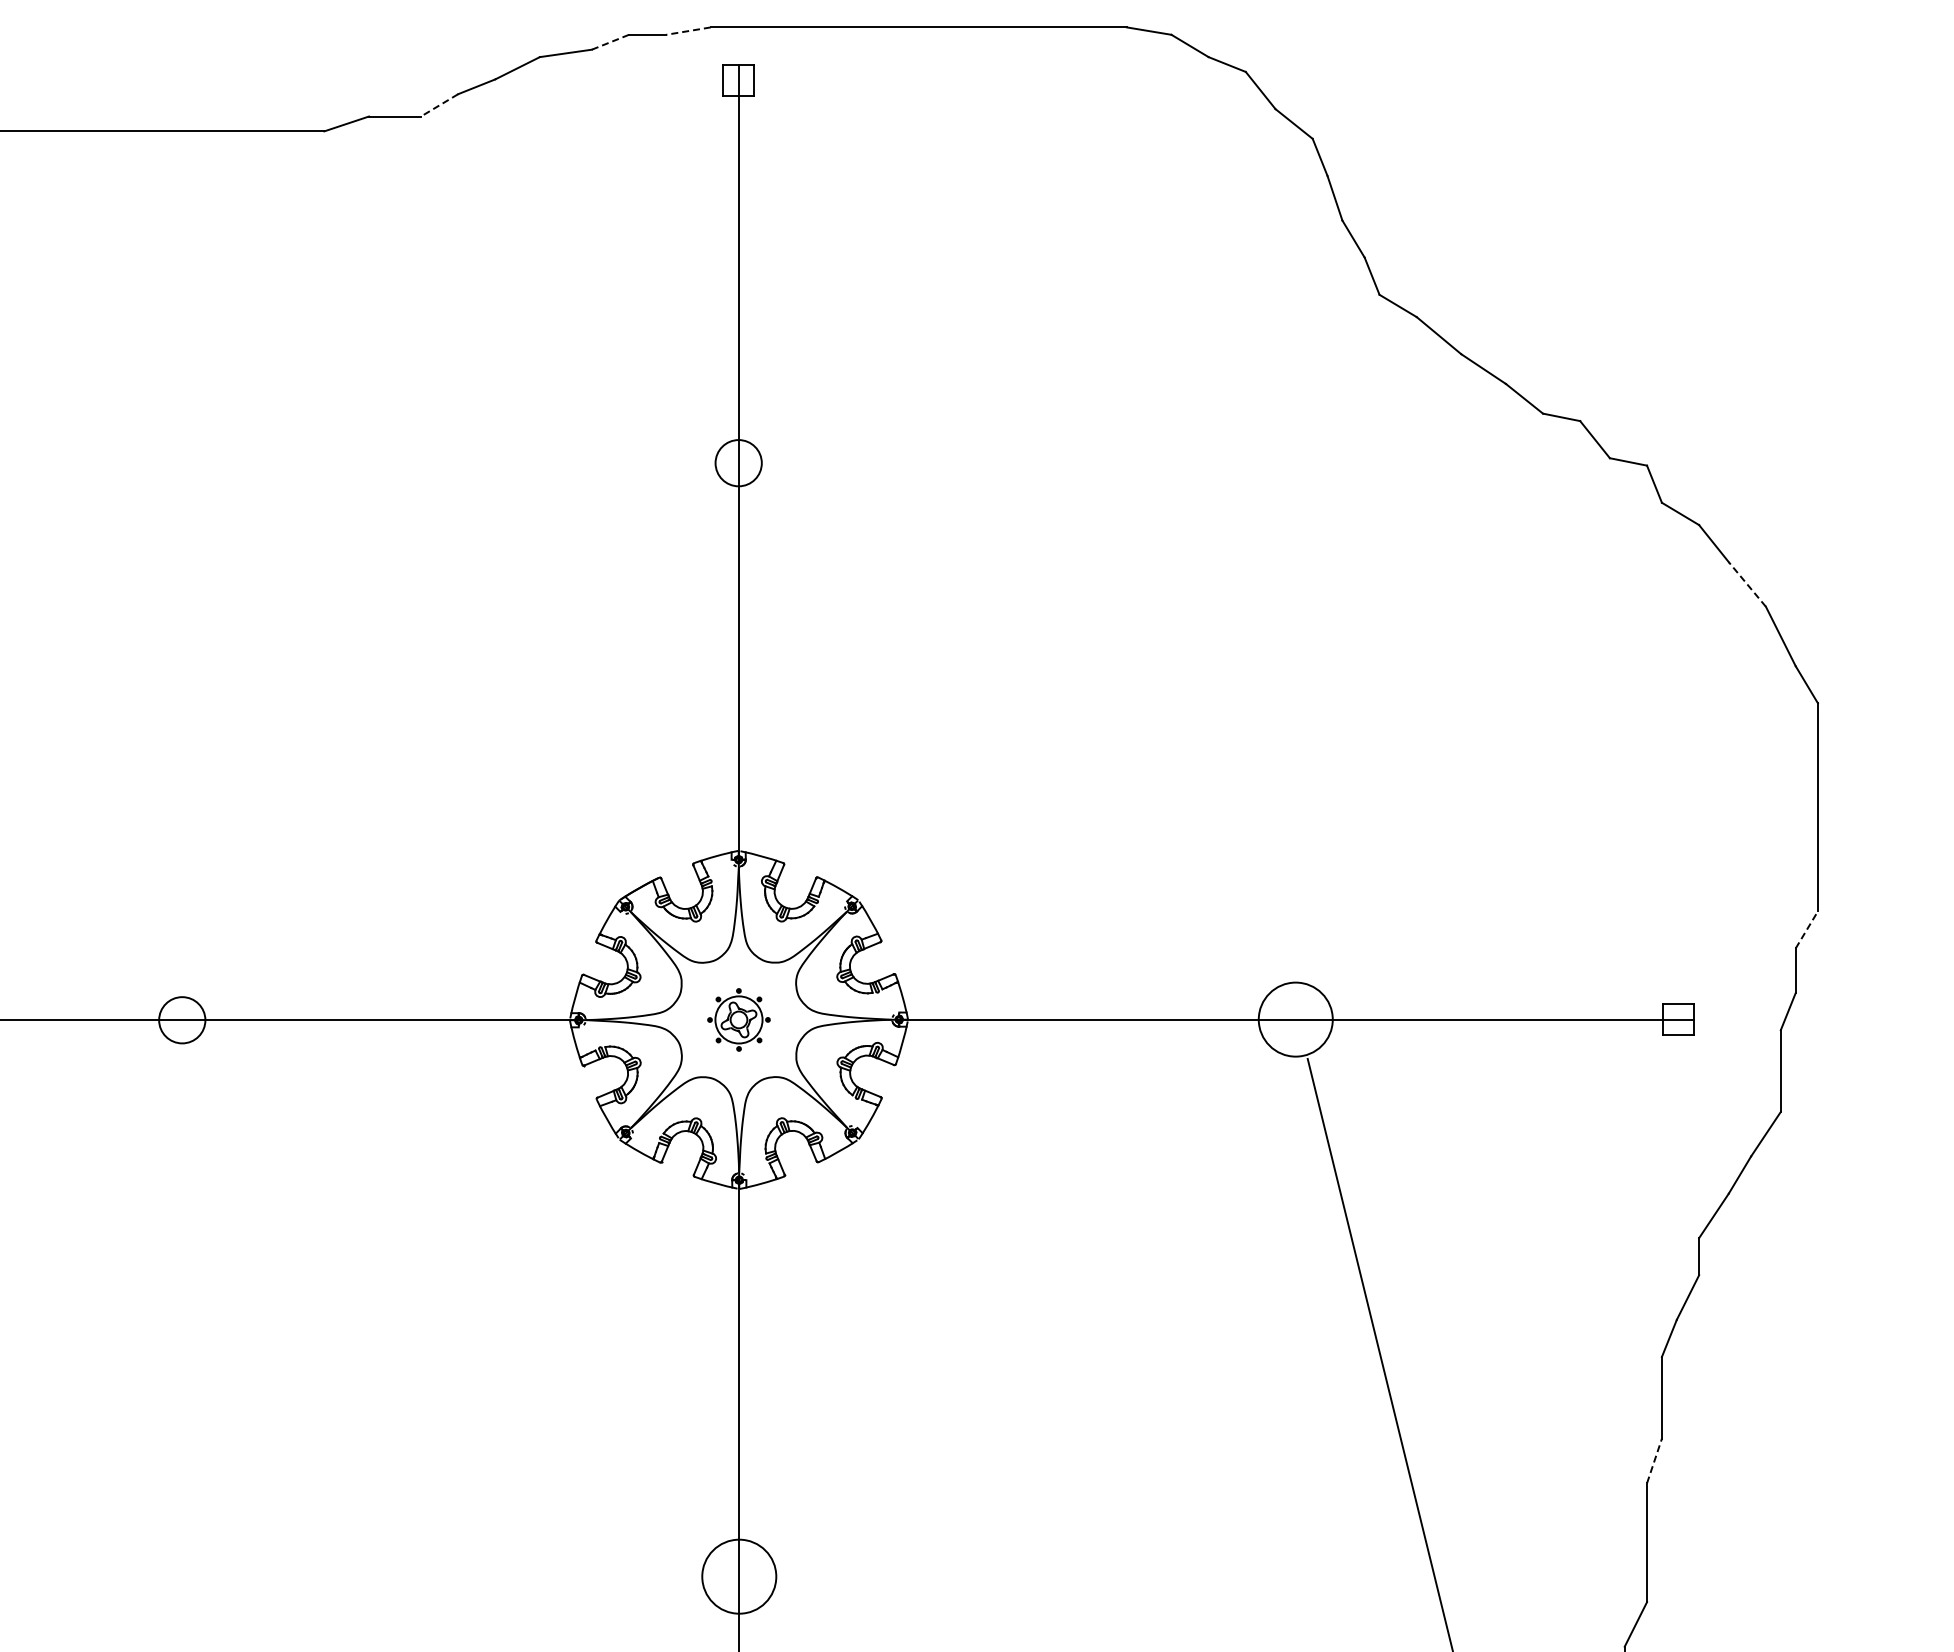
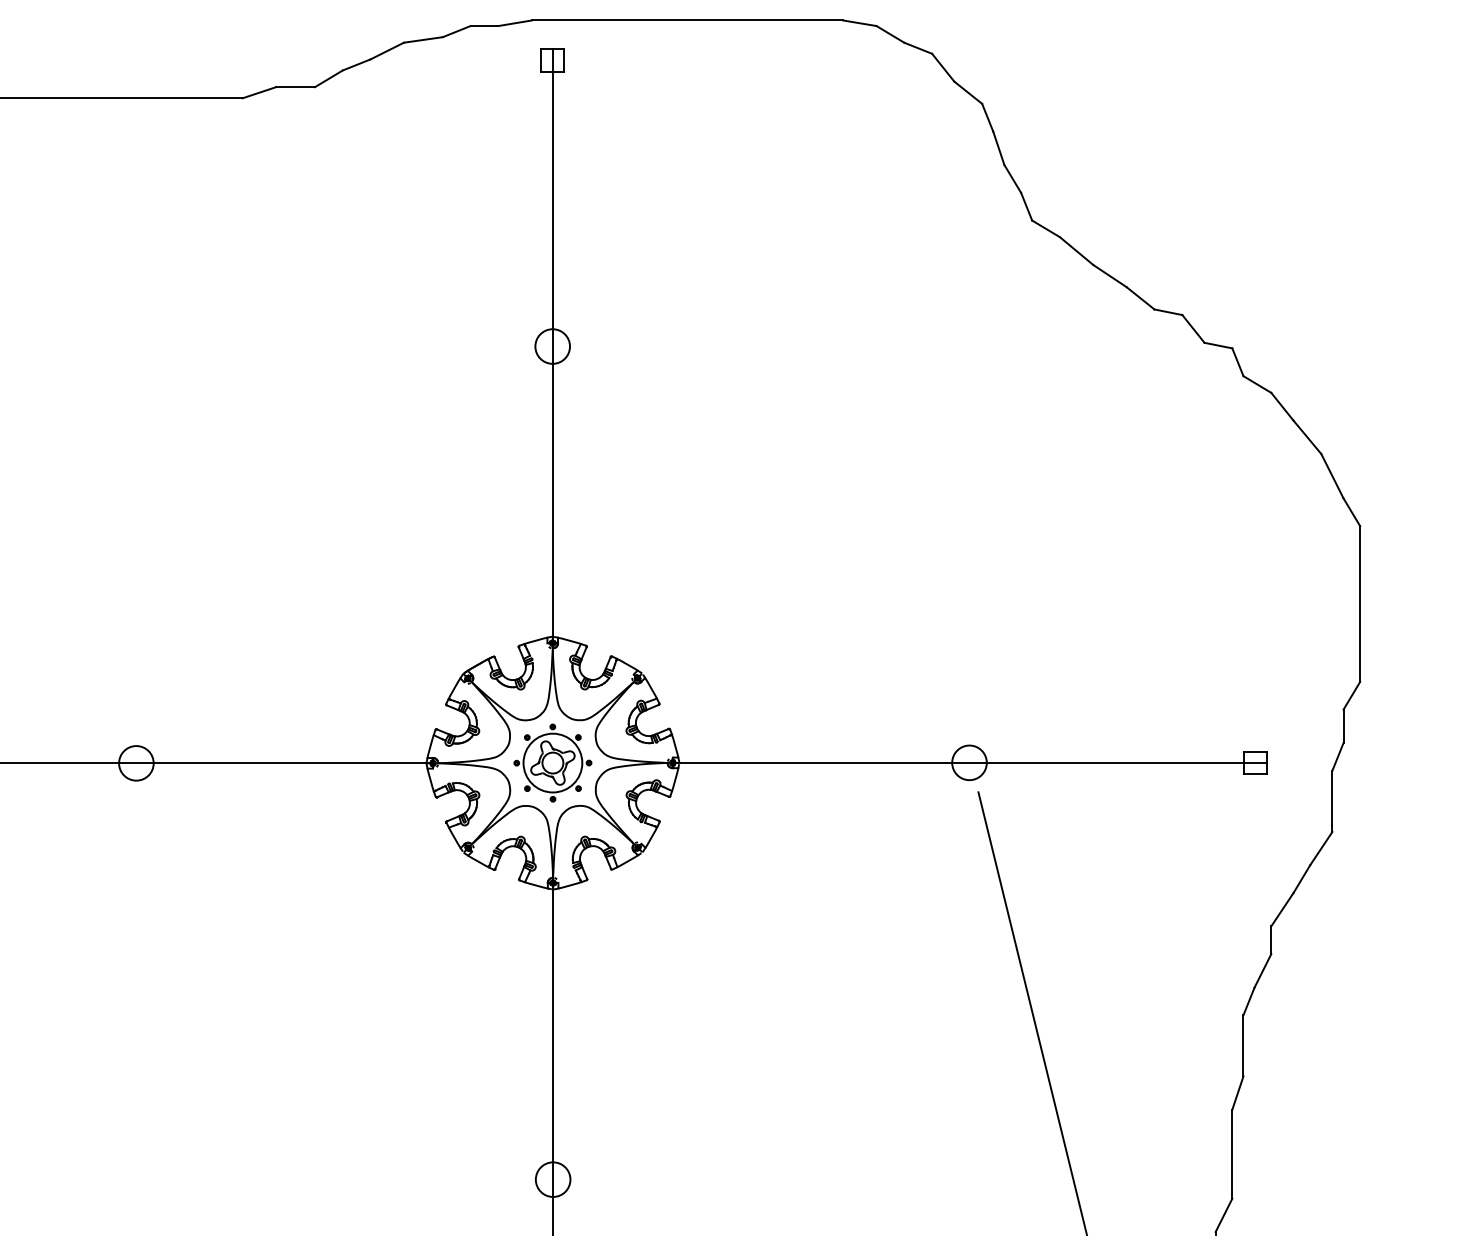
line: (688, 31) -> (515, 23), dashed -> solid
line: (610, 42) -> (456, 31), dashed -> solid
line: (439, 105) -> (328, 78), dashed -> solid
line: (1747, 584) -> (1307, 437), dashed -> solid
line: (1806, 929) -> (1351, 695), dashed -> solid
part: (738, 1019) -> (552, 762), size x1.67
circle: (1295, 1019) -> (969, 762), size x0.62
line: (1654, 1461) -> (1237, 1093), dashed -> solid
circle: (739, 1576) -> (553, 1179), size x0.62

